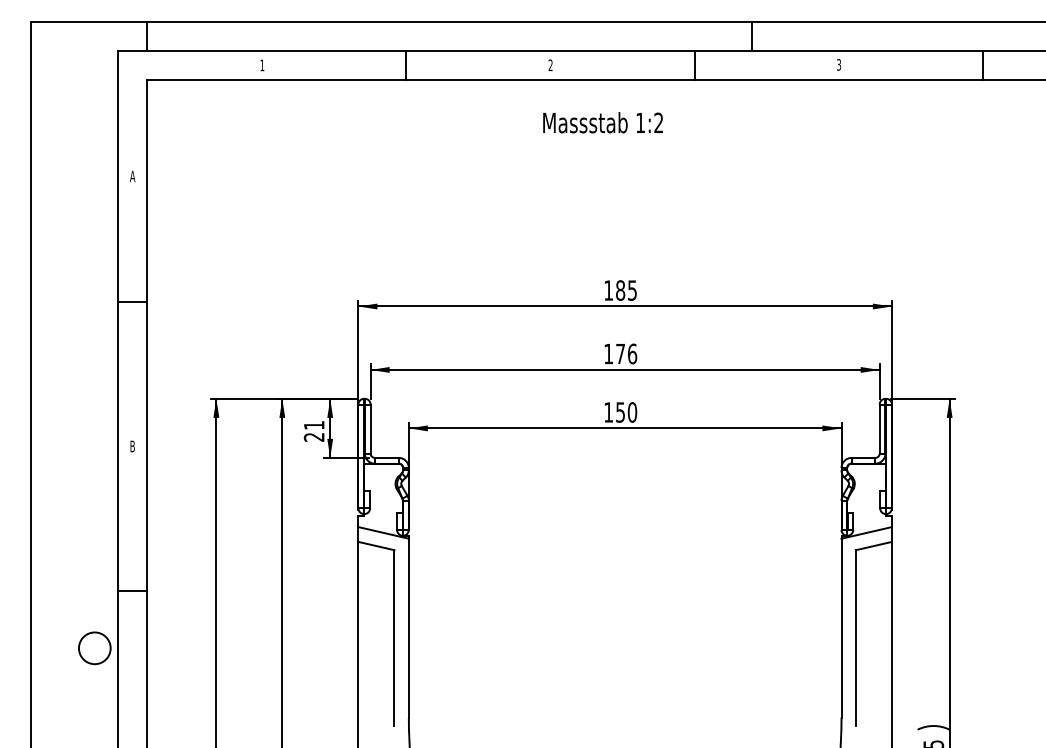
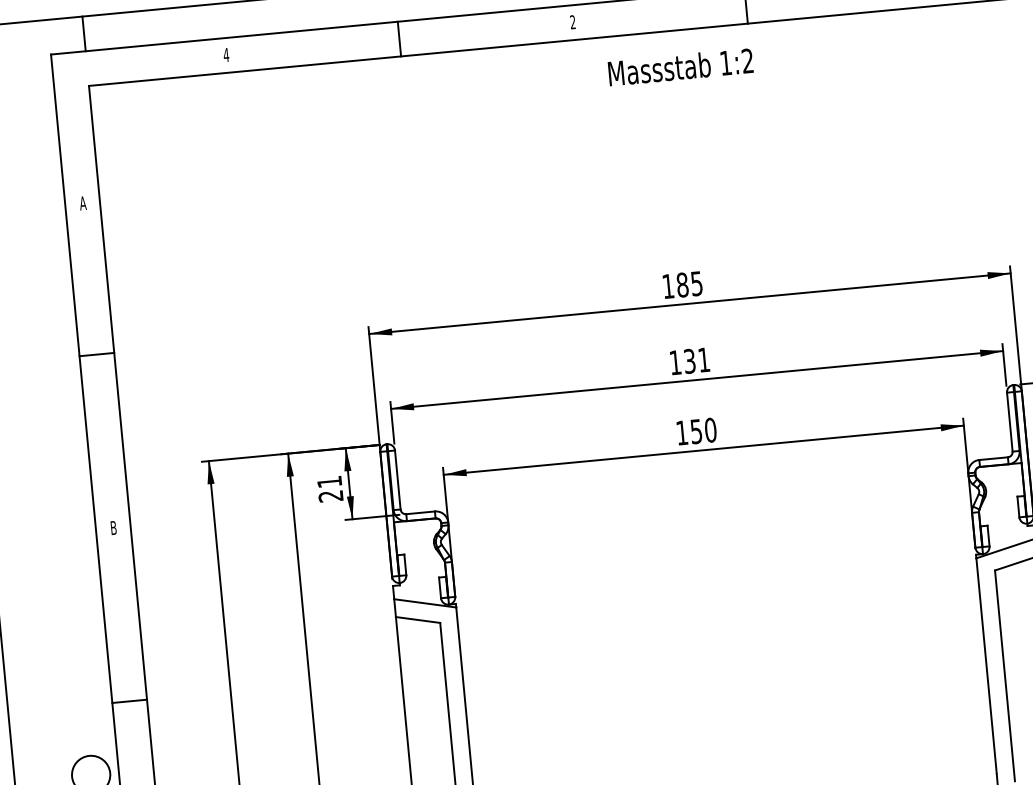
text: (262, 65) -> (226, 55), 1 -> 4
text: (602, 122) -> (680, 66), moved
text: (626, 353) -> (696, 360), 176 -> 131

